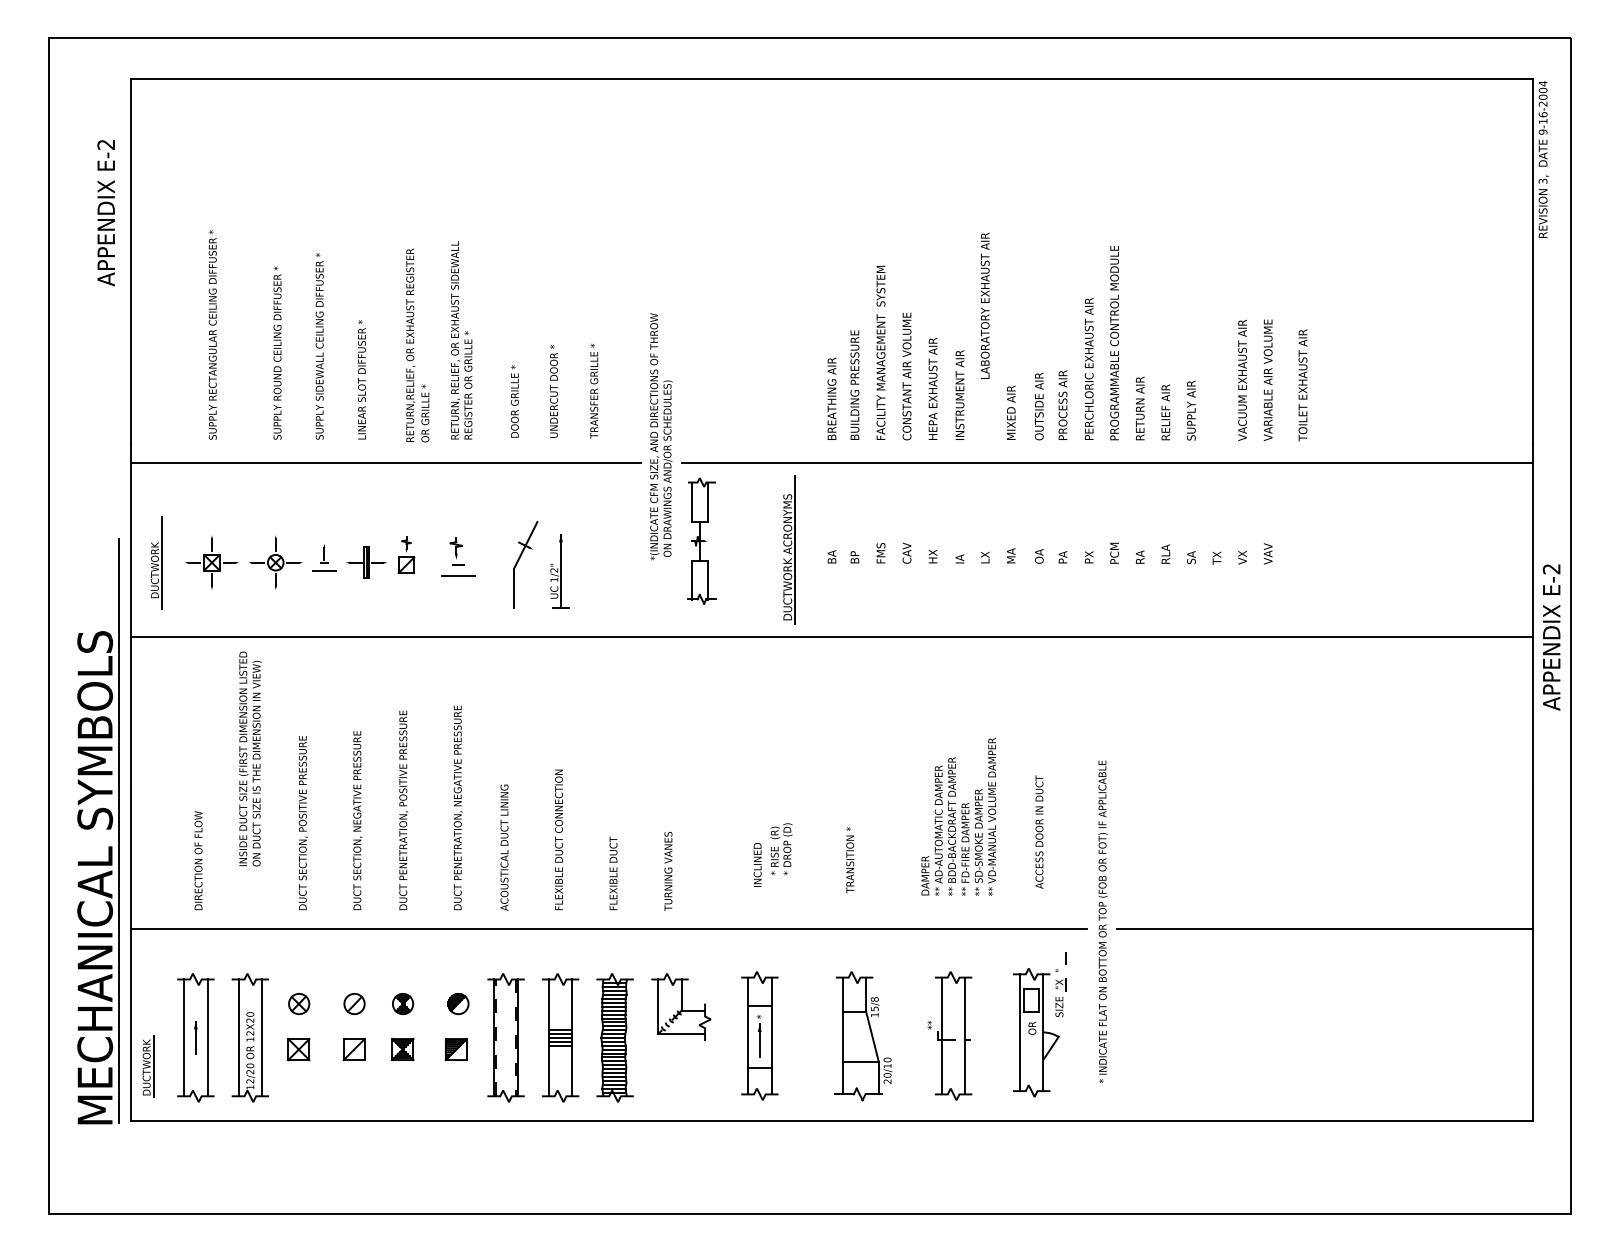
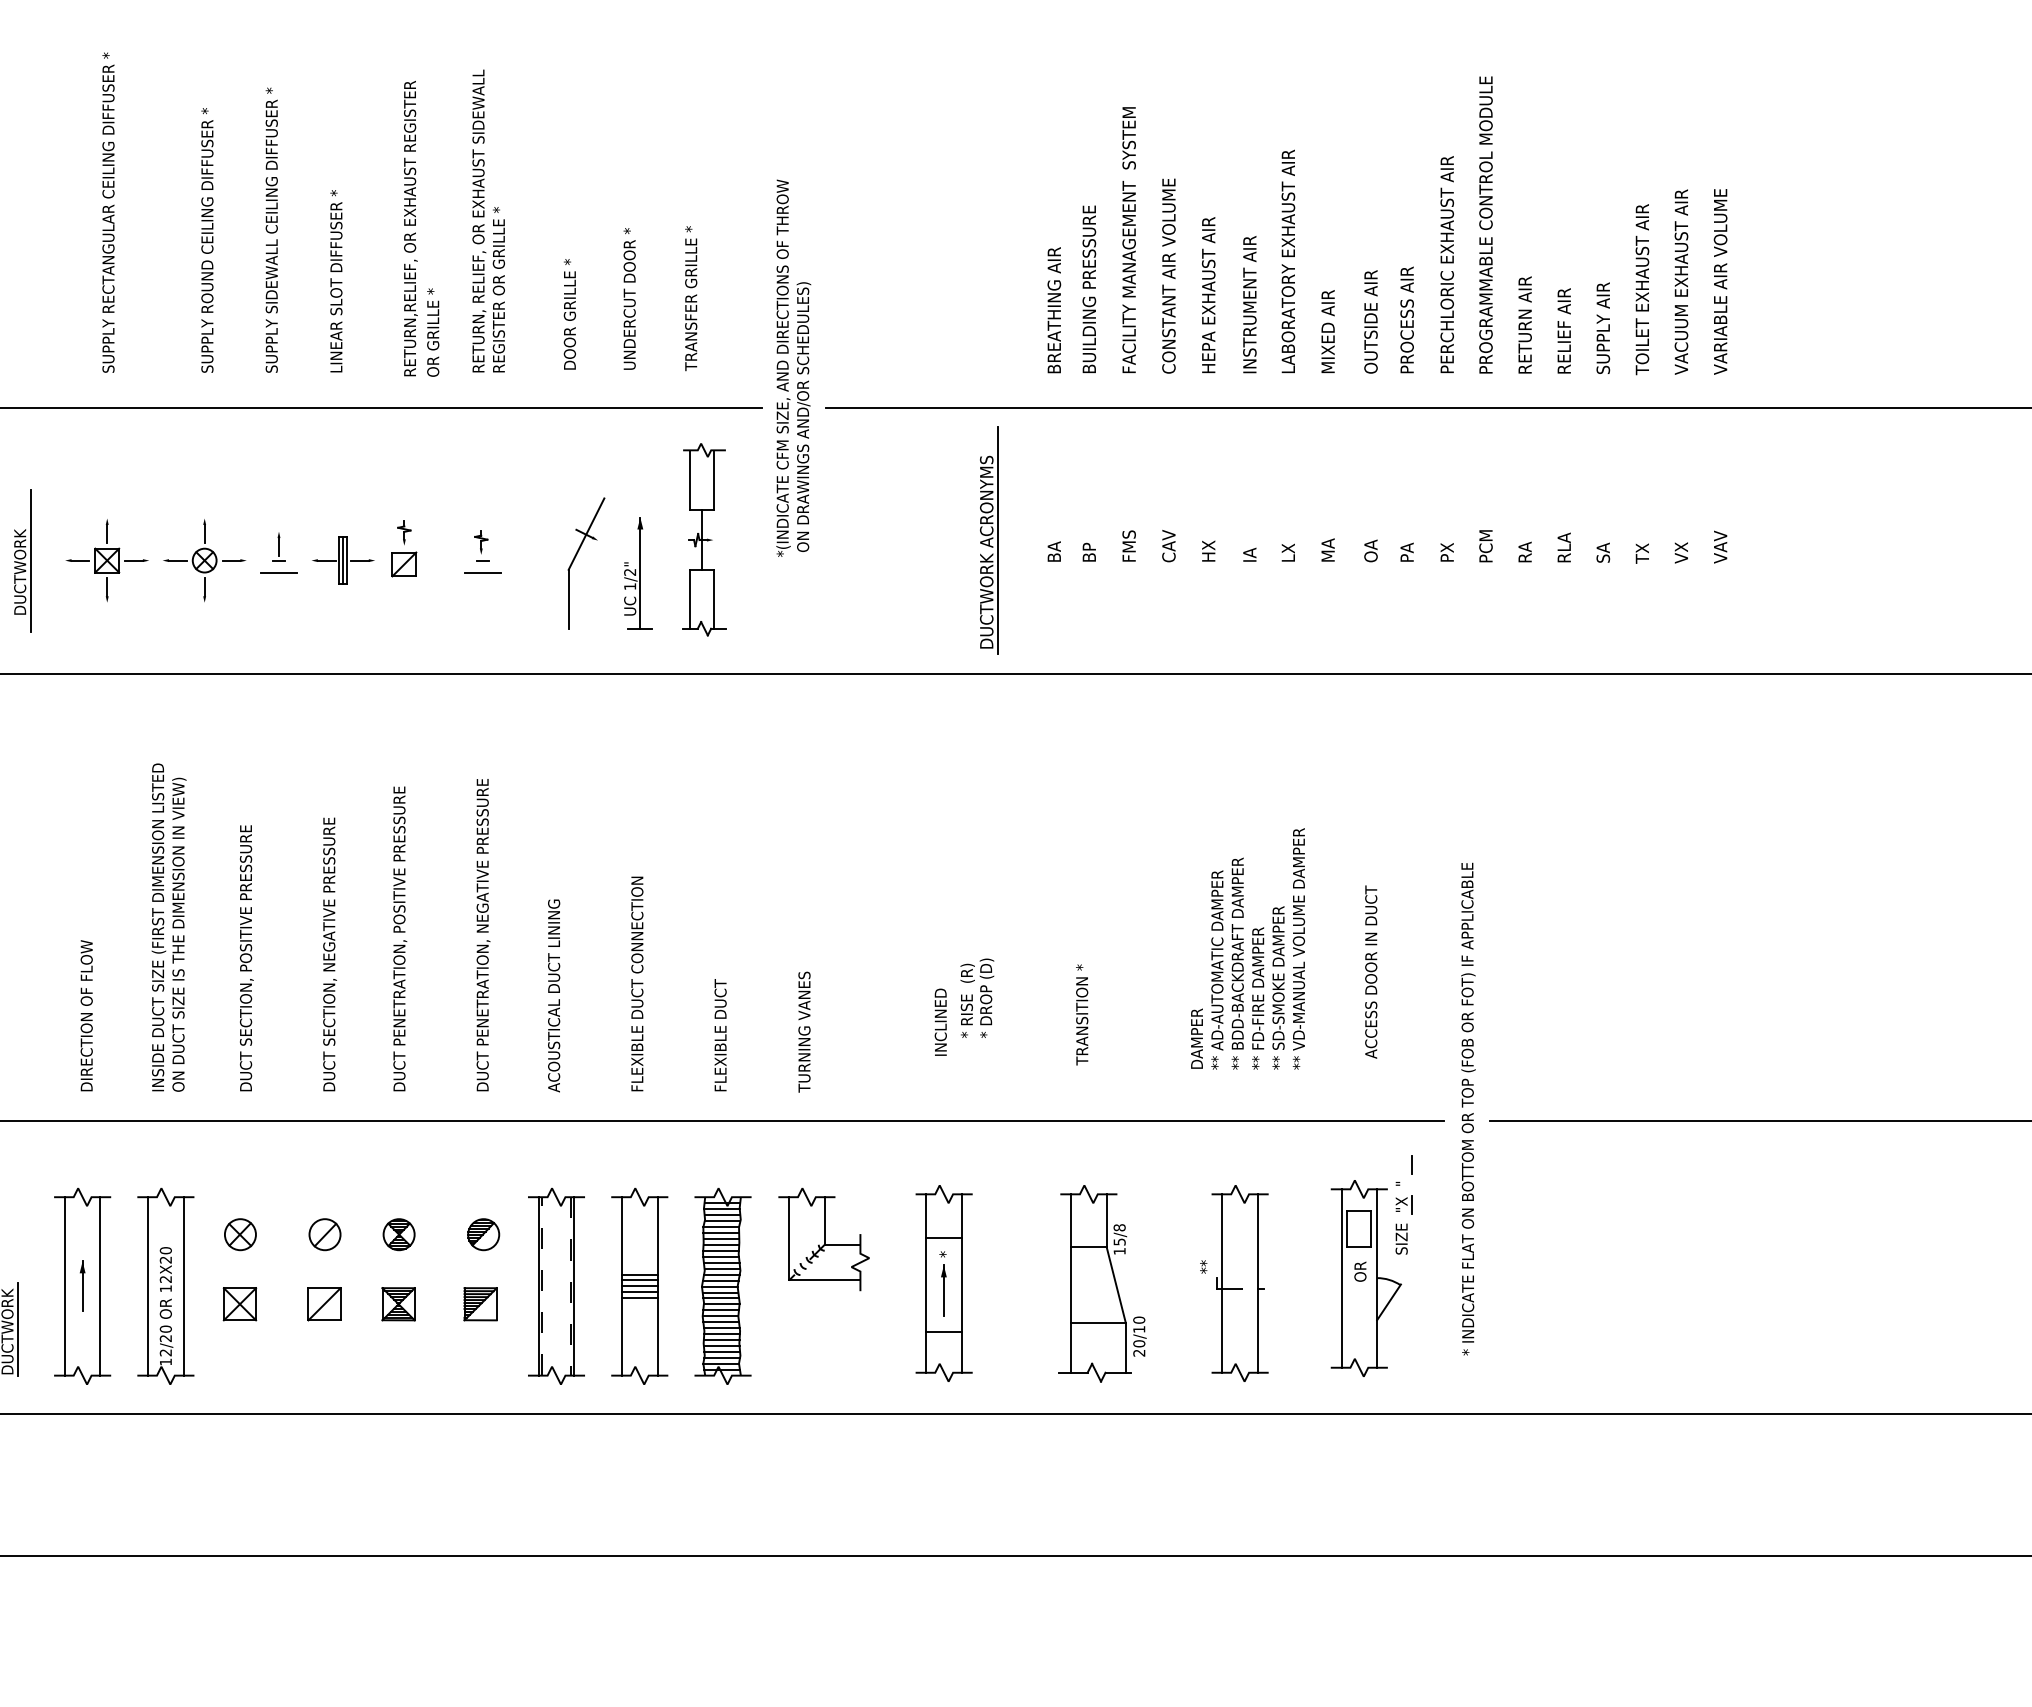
text: (984, 305) -> (1287, 260), moved
text: (1302, 385) -> (1641, 289), moved
part: (701, 540) -> (703, 538), moved
part: (457, 556) -> (482, 551), size x0.71
text: (250, 758) -> (169, 926), moved

